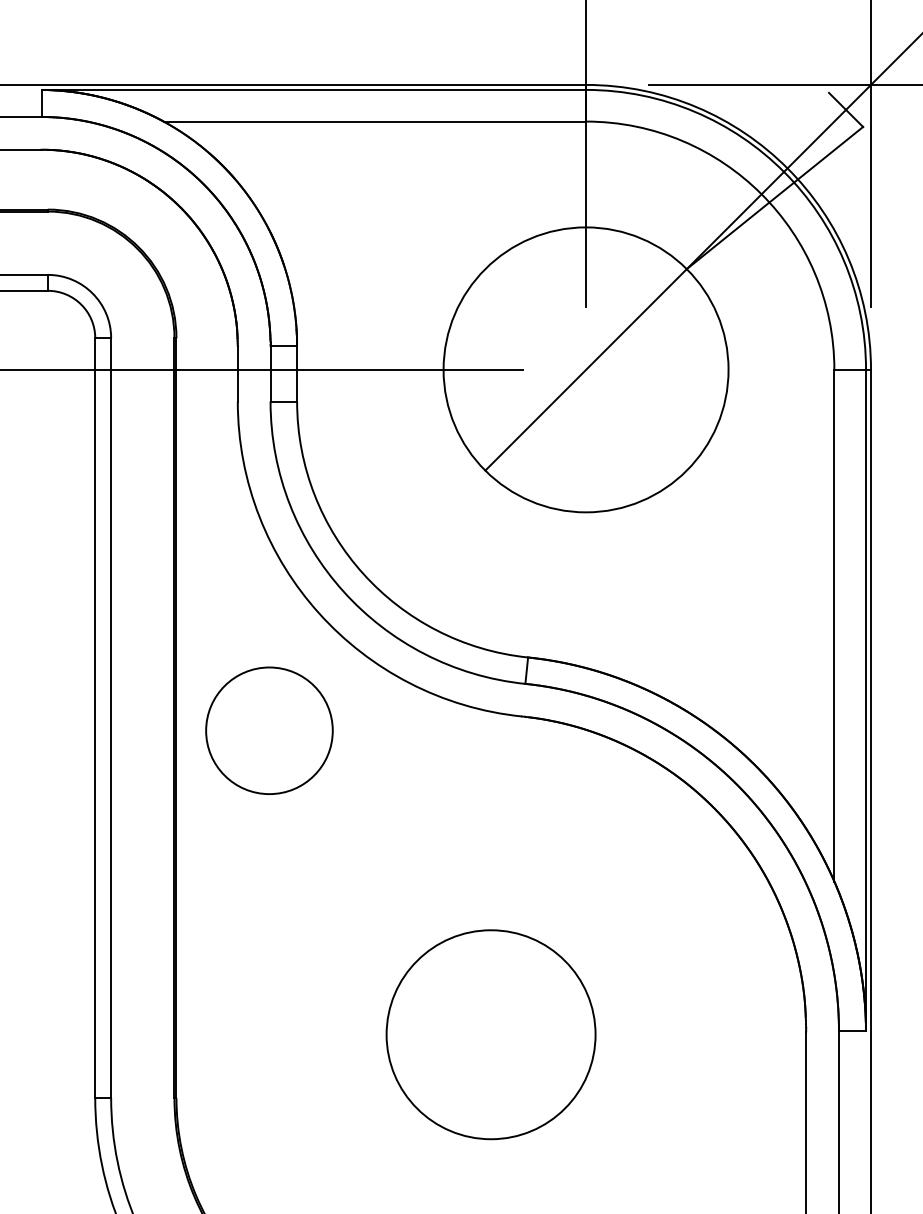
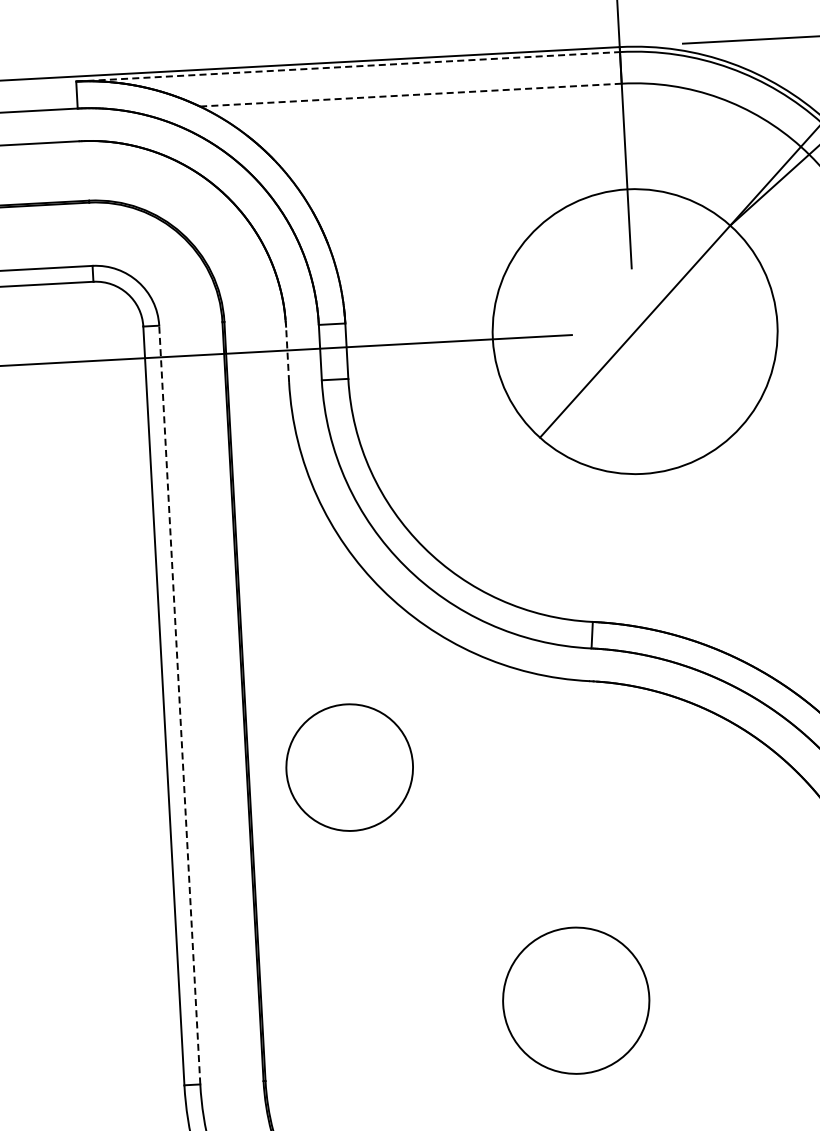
line: (314, 89) -> (348, 66), solid -> dashed
line: (374, 121) -> (410, 95), solid -> dashed
line: (237, 373) -> (287, 354), solid -> dashed
line: (111, 718) -> (180, 705), solid -> dashed
circle: (269, 730) -> (349, 767), moved
circle: (490, 1034) -> (575, 1000), size x0.7

